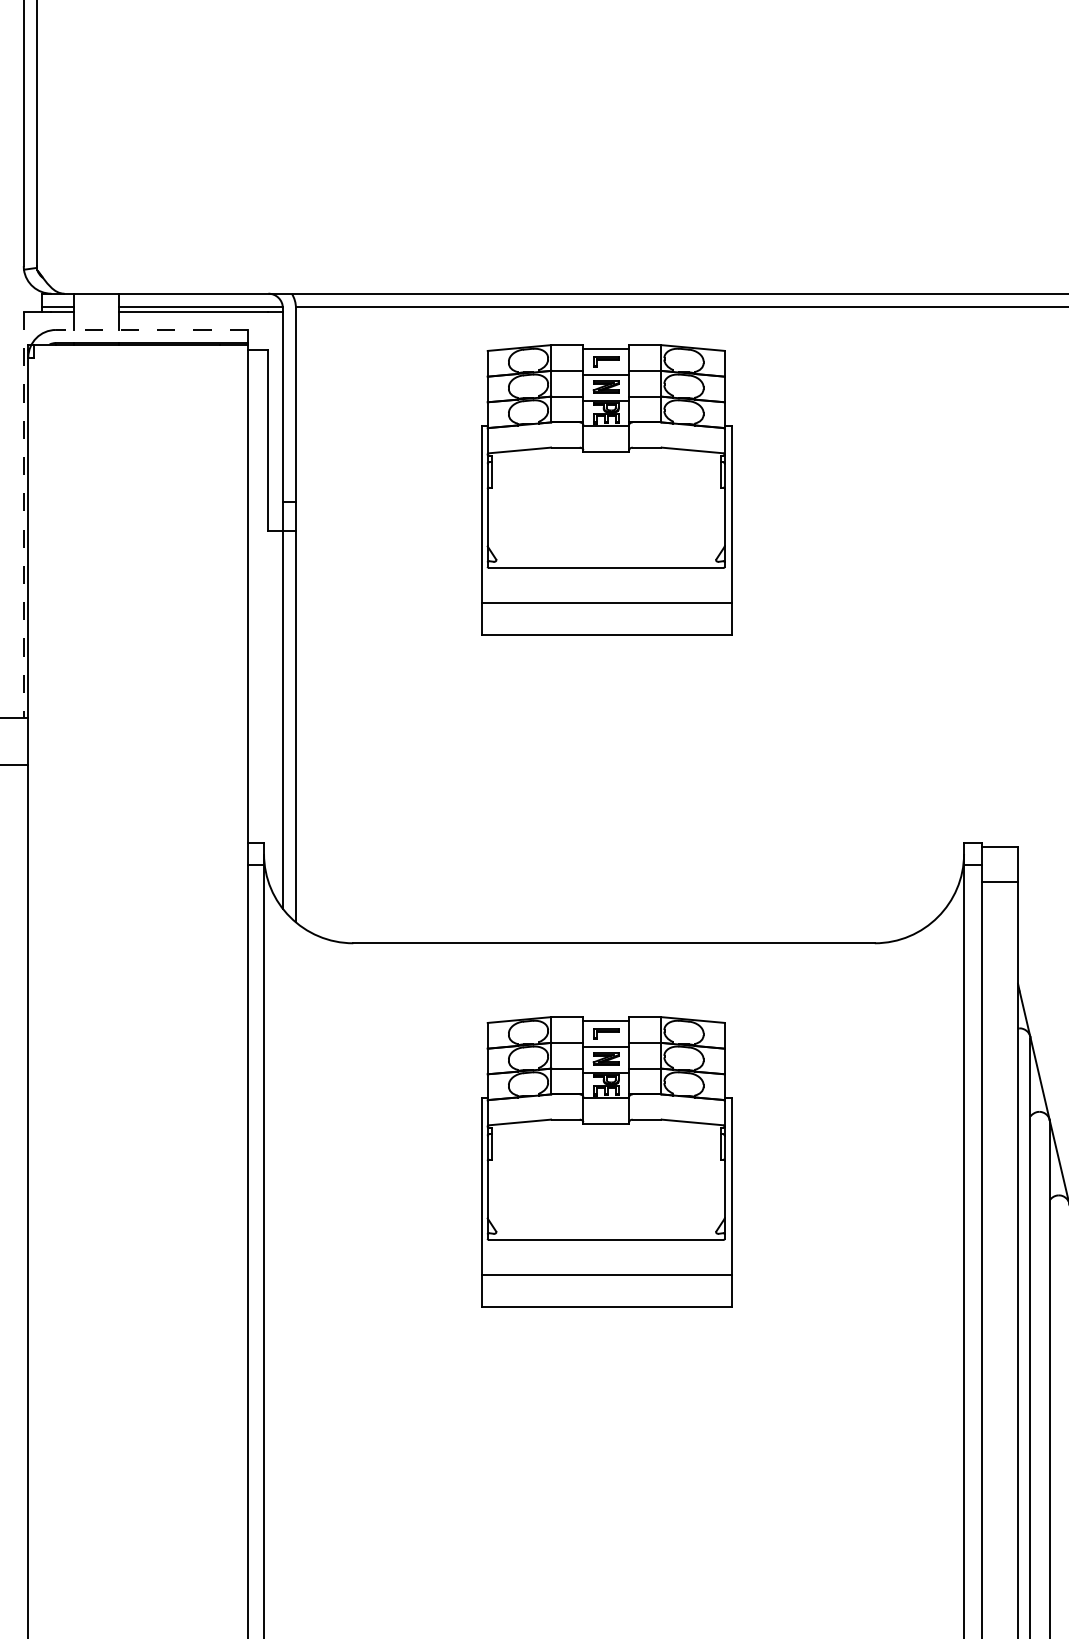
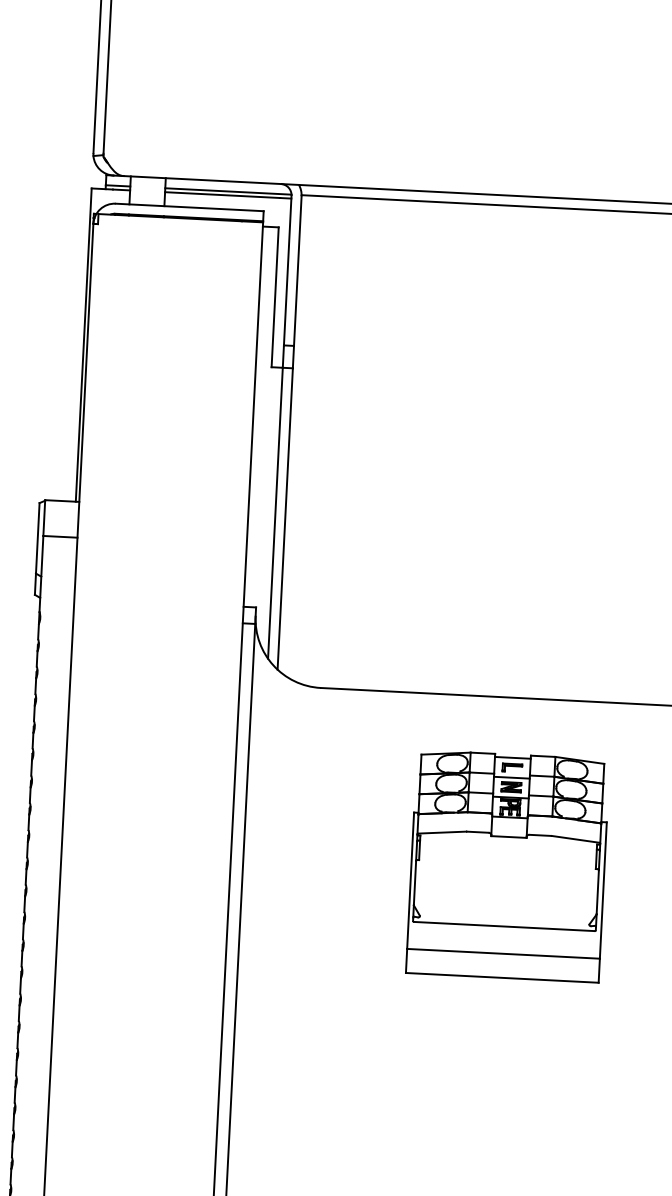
line: (151, 329) -> (189, 207), dashed -> solid
part: (606, 489) -> (533, 348), removed
line: (23, 515) -> (83, 345), dashed -> solid

